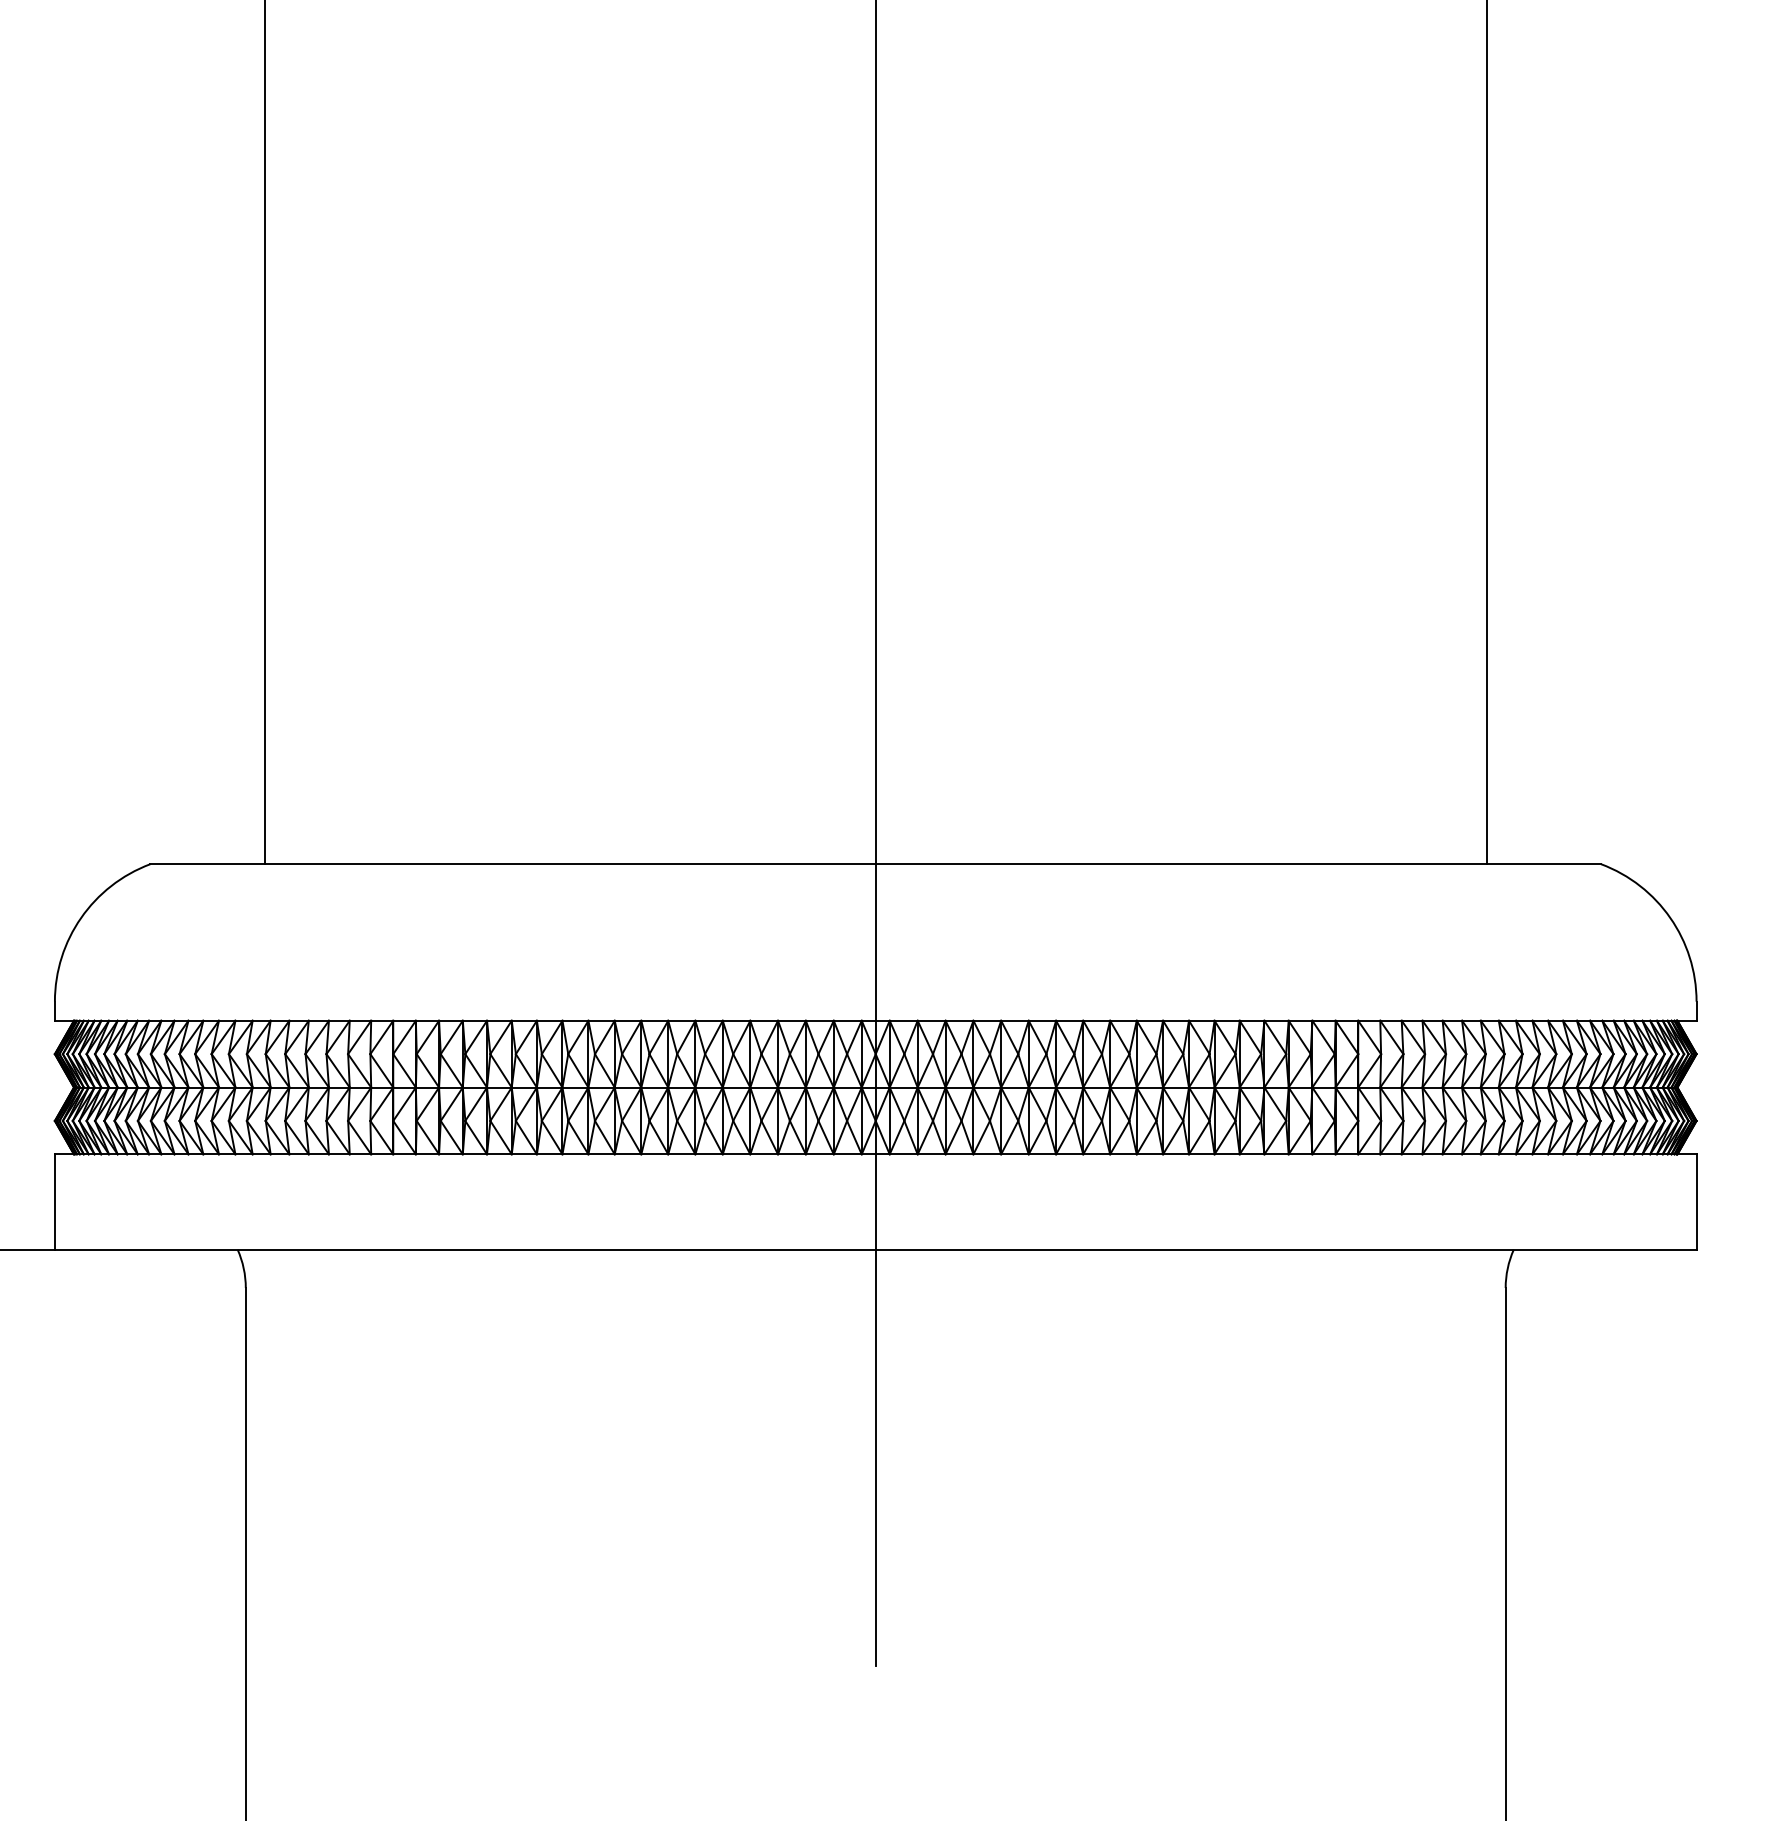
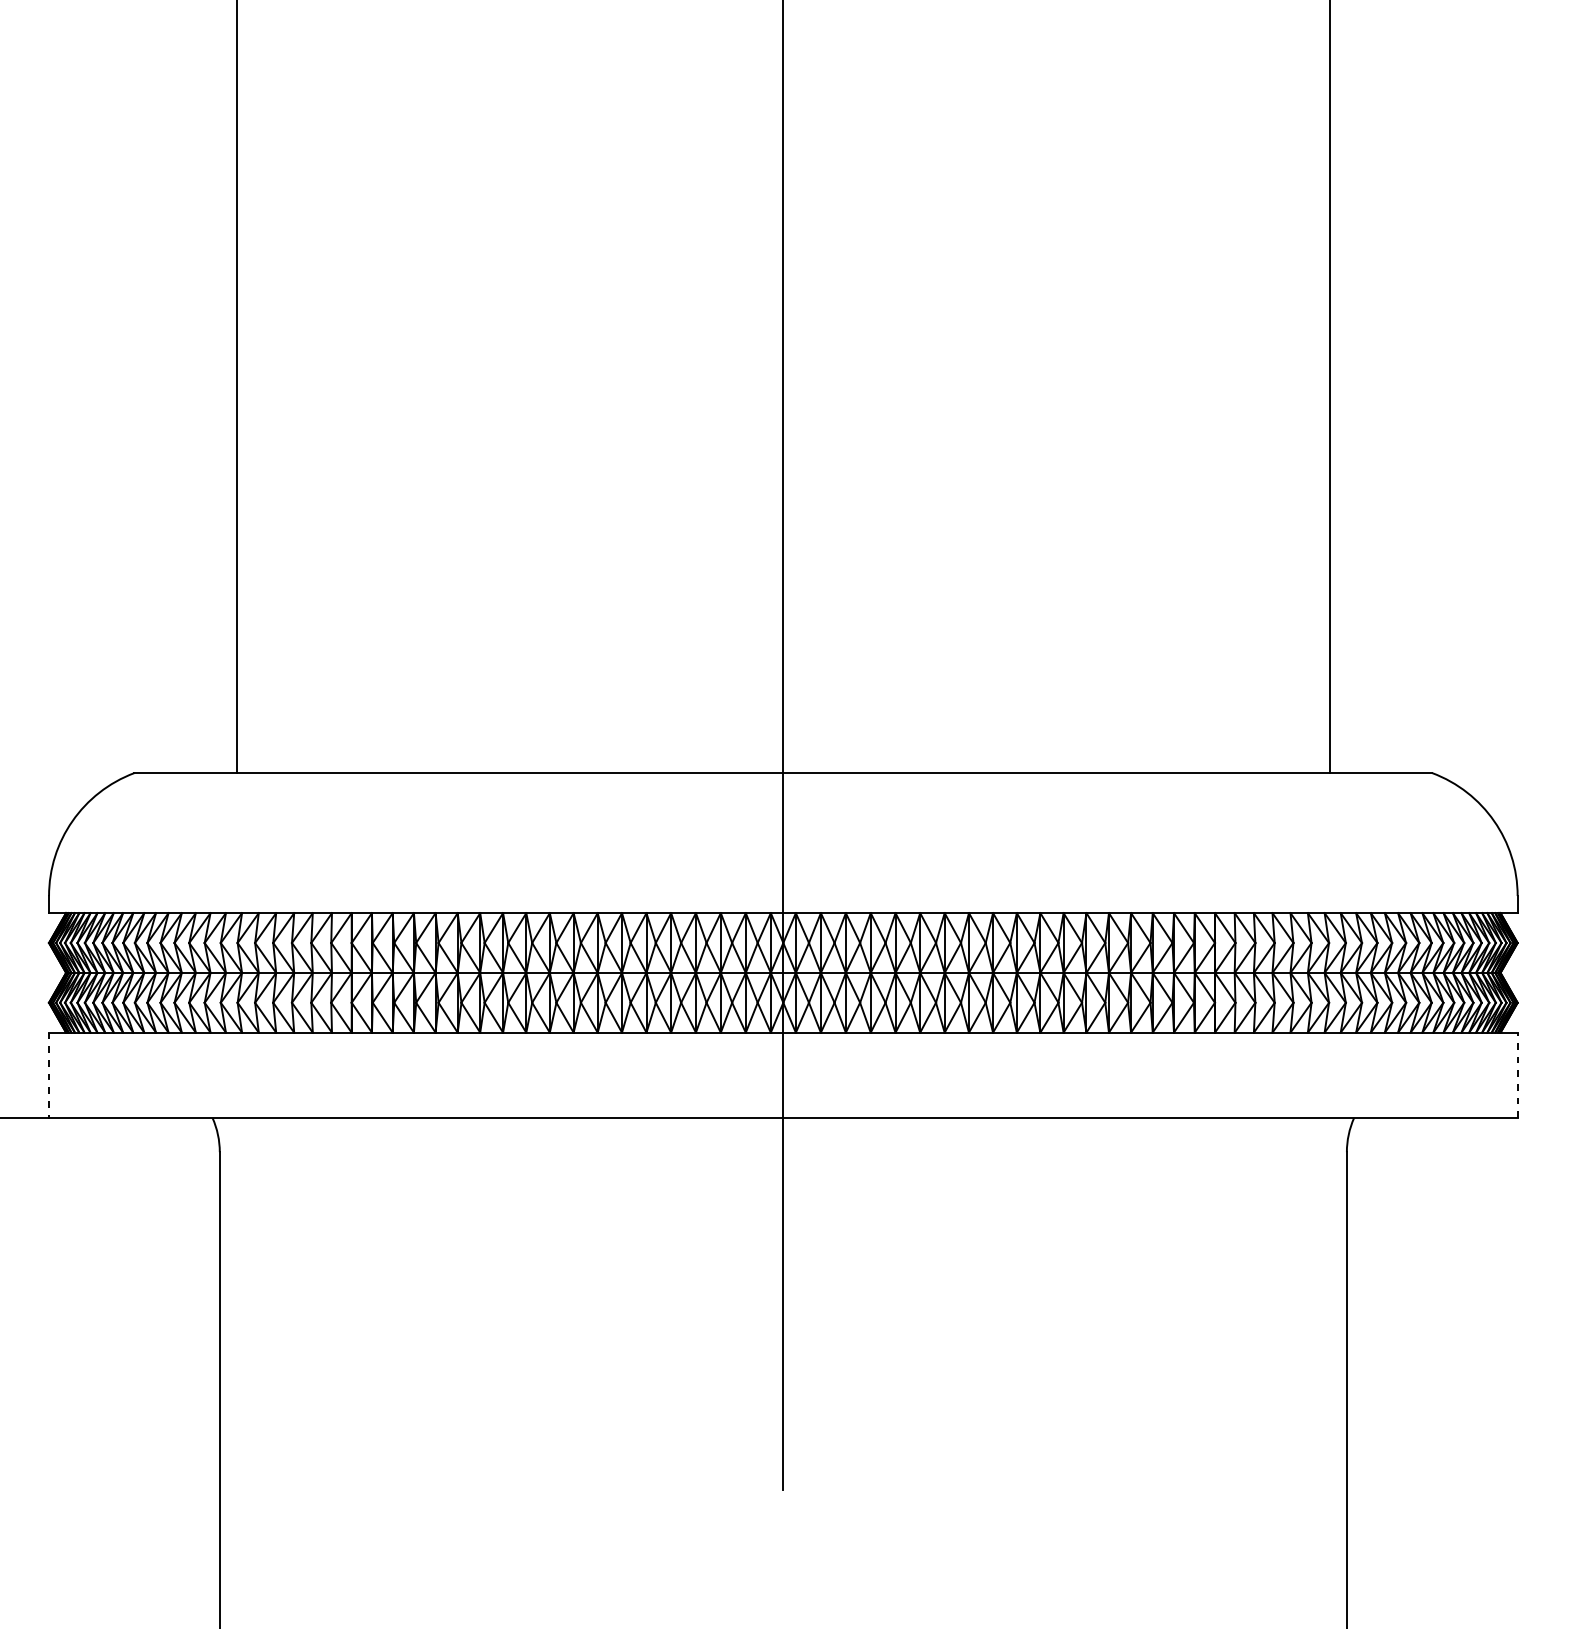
line: (54, 1202) -> (48, 1075), solid -> dashed
line: (1696, 1202) -> (1517, 1075), solid -> dashed

